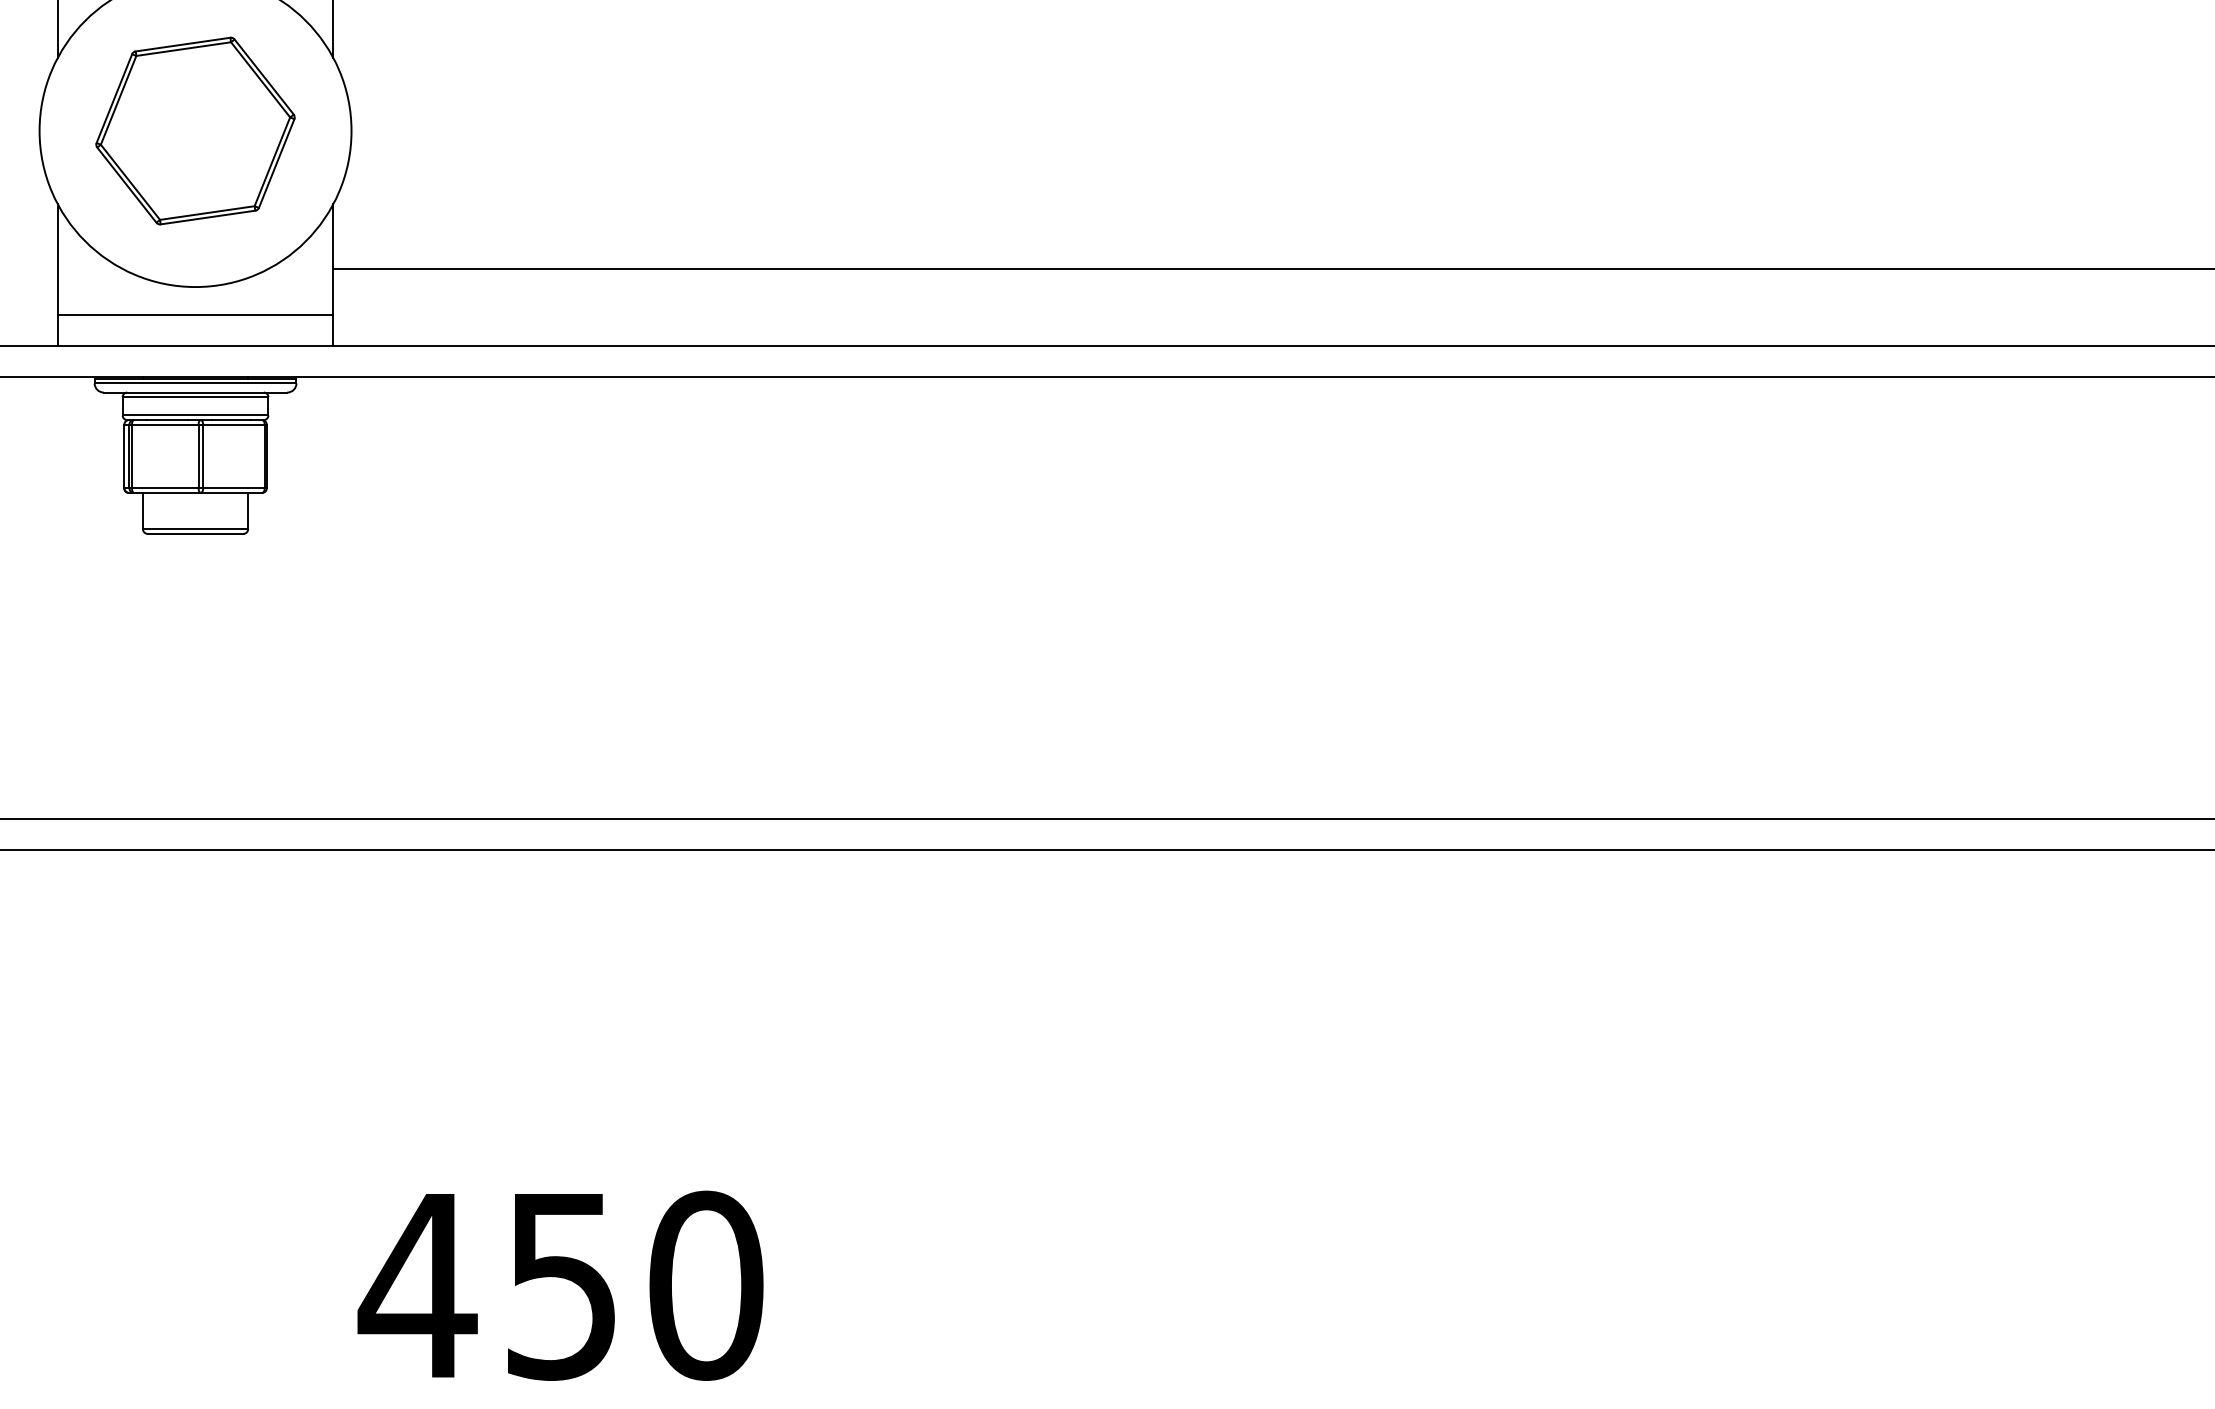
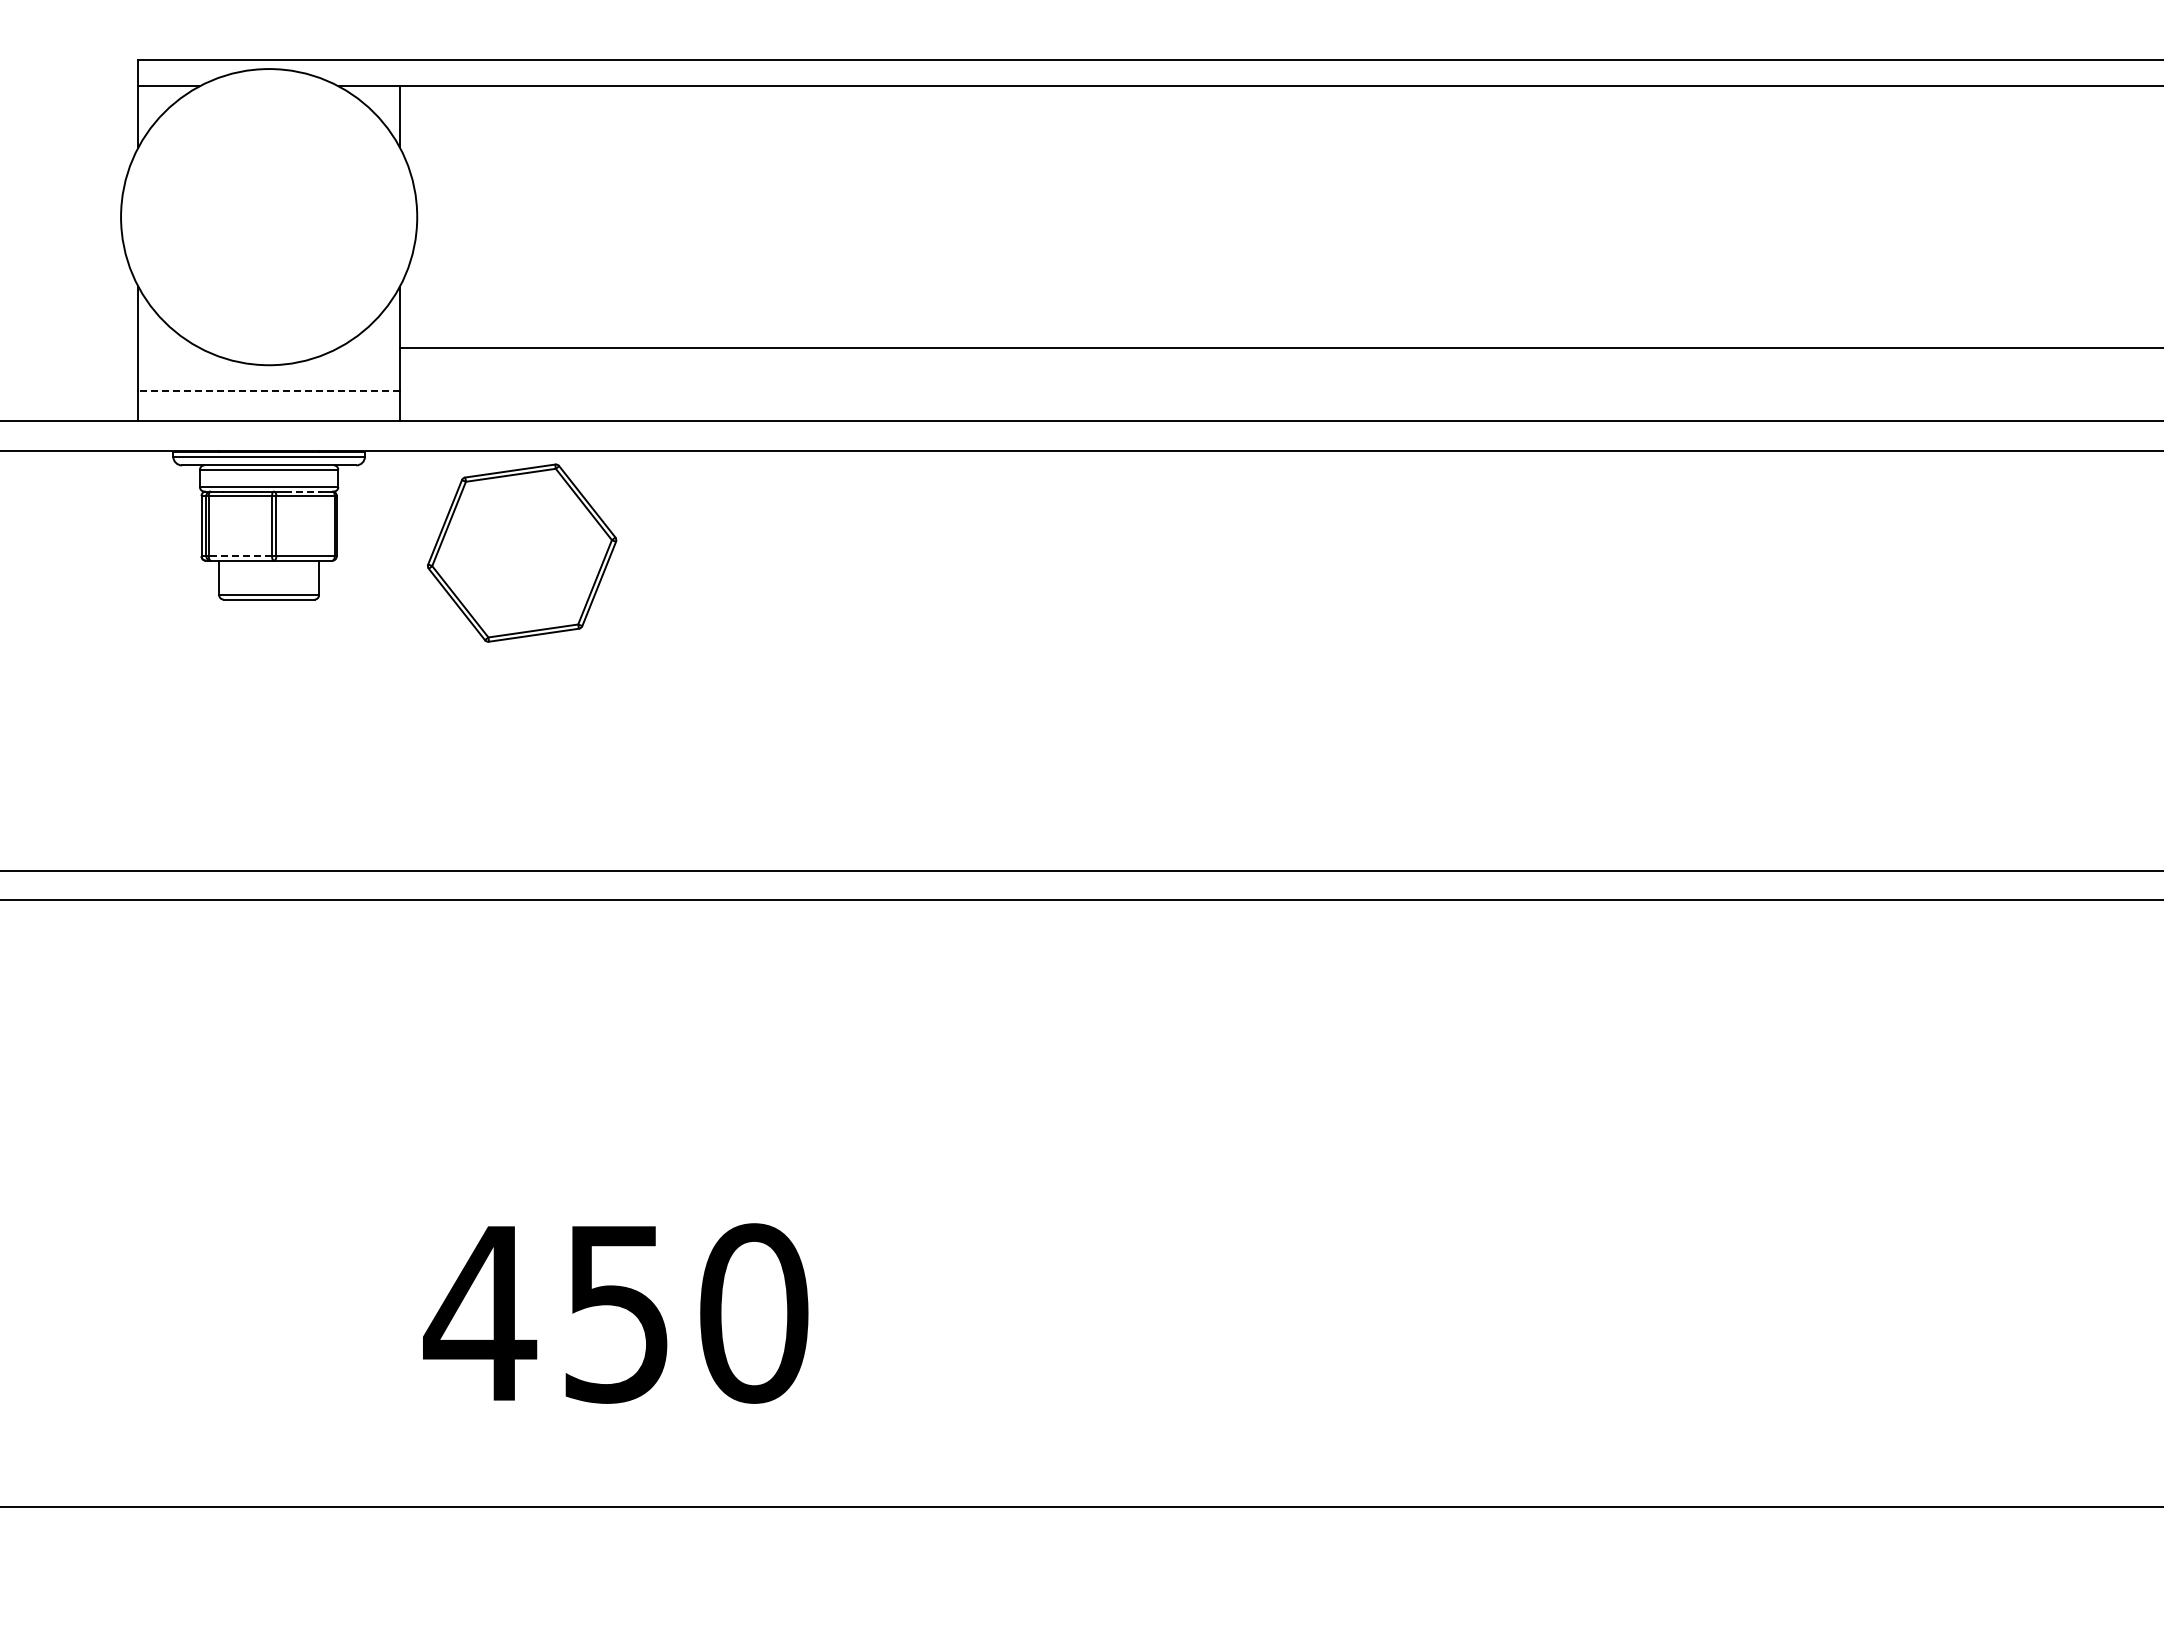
part: (195, 130) -> (522, 552), moved
line: (195, 314) -> (269, 391), solid -> dashed
line: (231, 420) -> (303, 491), solid -> dashed
line: (165, 488) -> (240, 556), solid -> dashed

